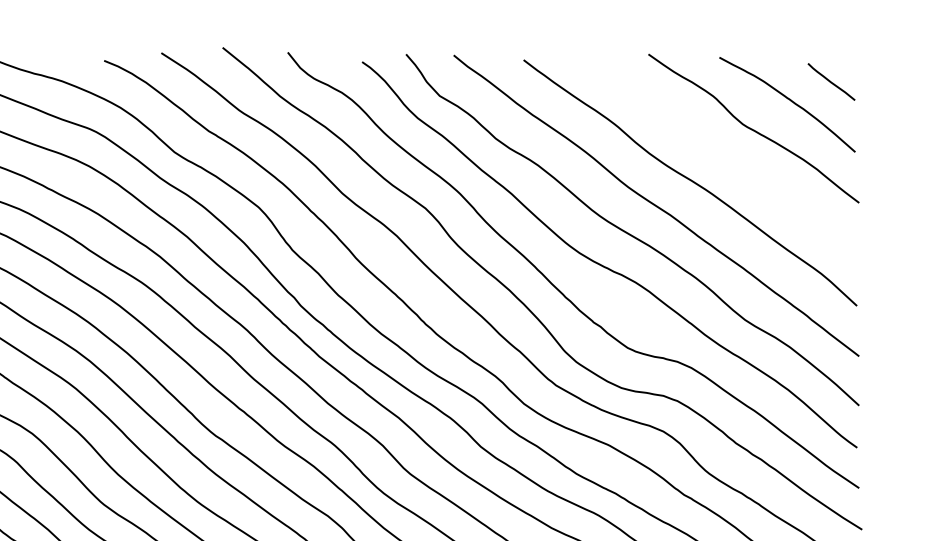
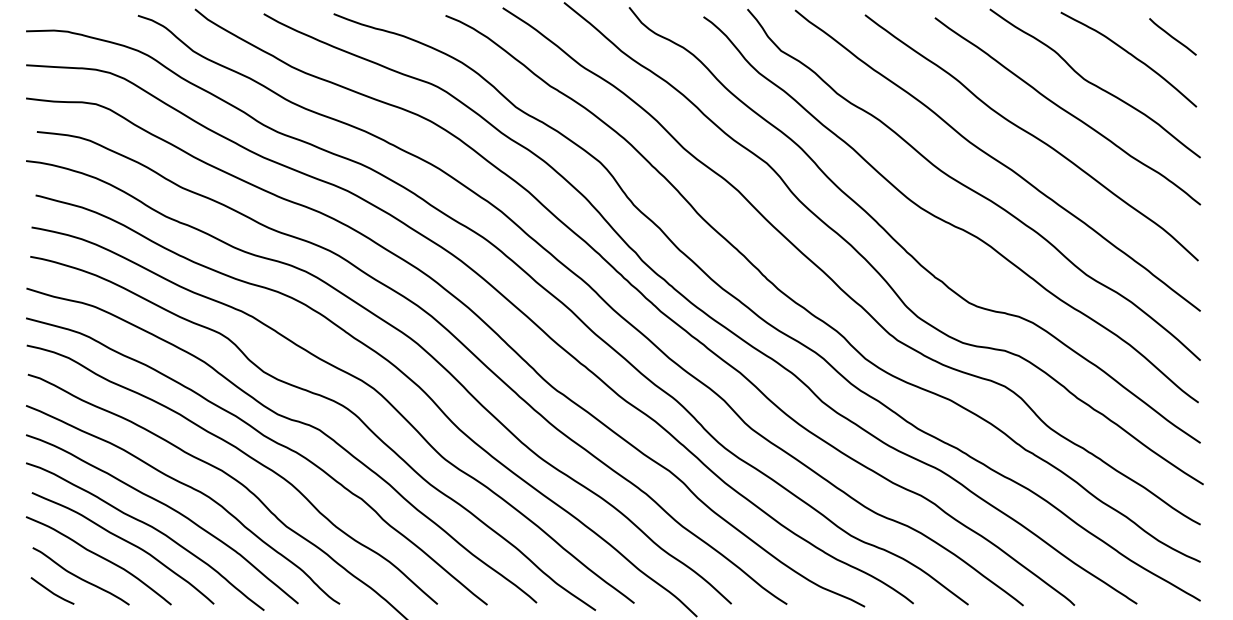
curve: (726, 156) -> (1067, 111), added

